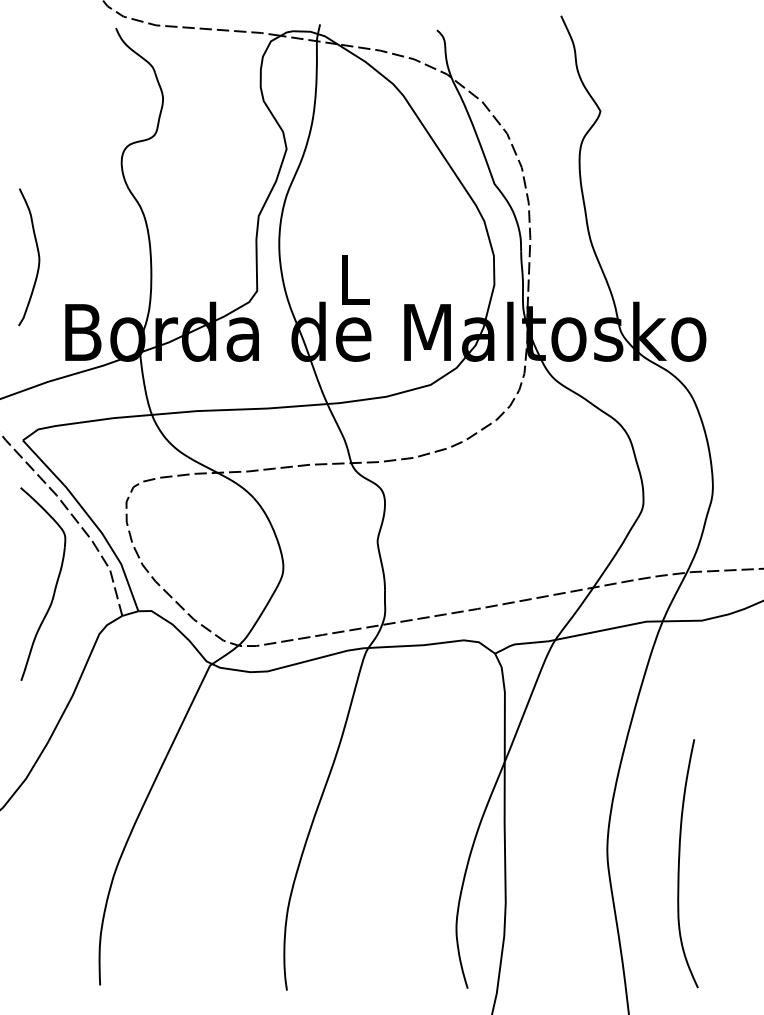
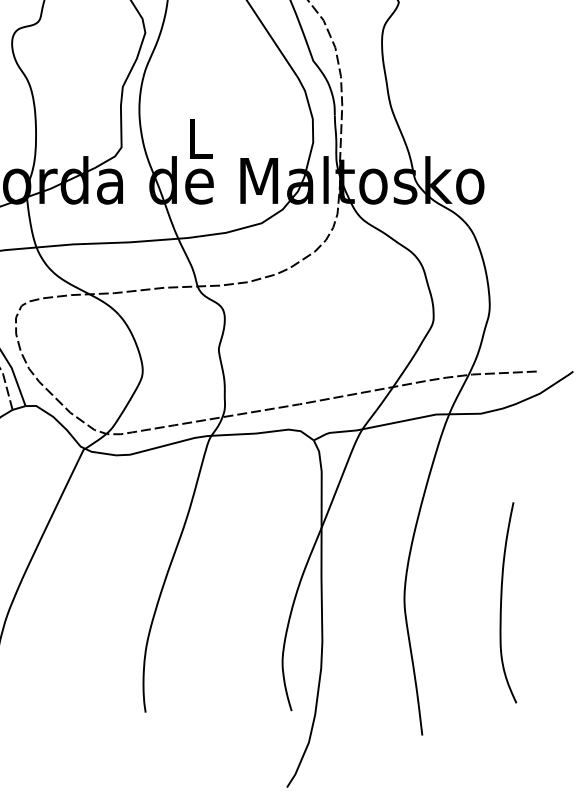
curve: (679, 863) -> (501, 602), moved

